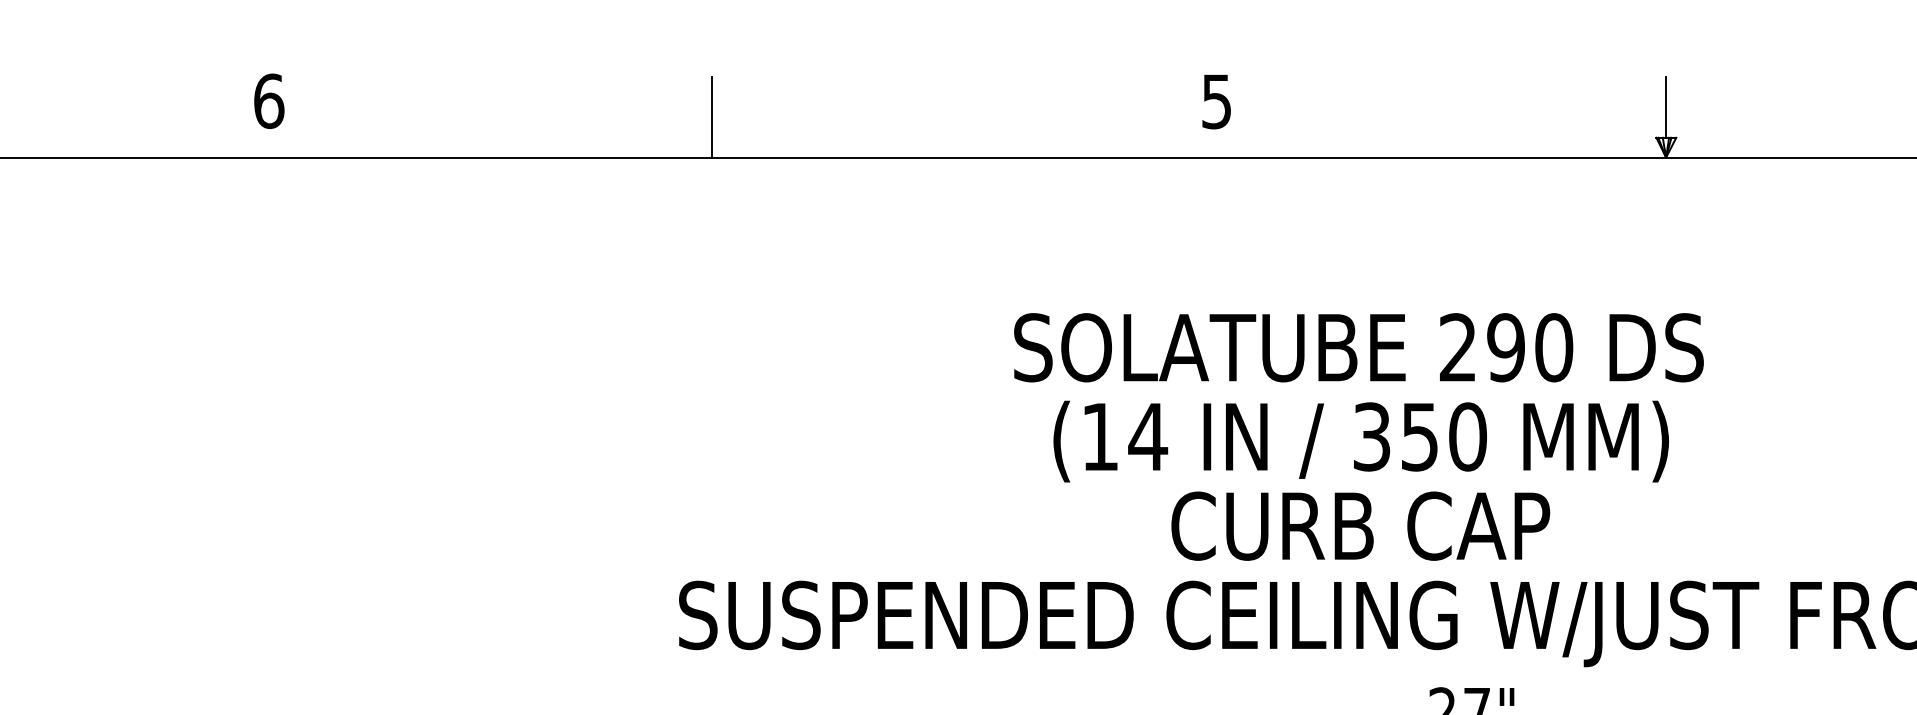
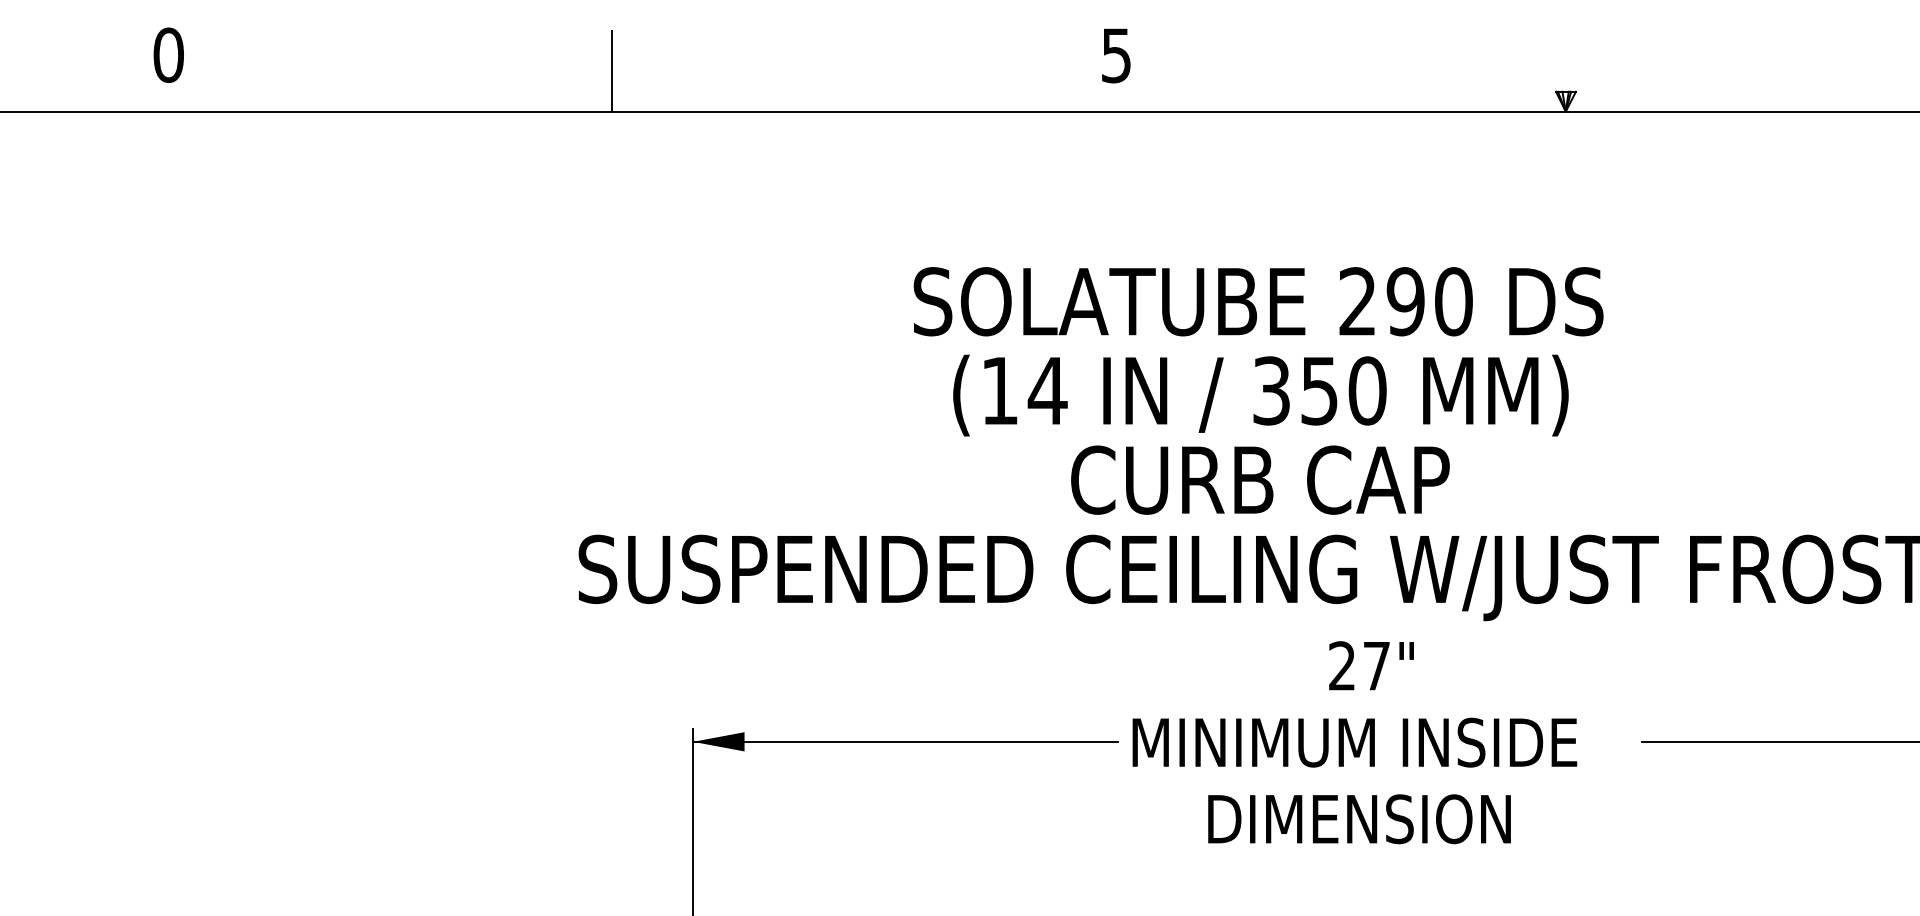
text: (268, 100) -> (168, 54), 6 -> 0
line: (1666, 106) -> (1566, 60), removed

